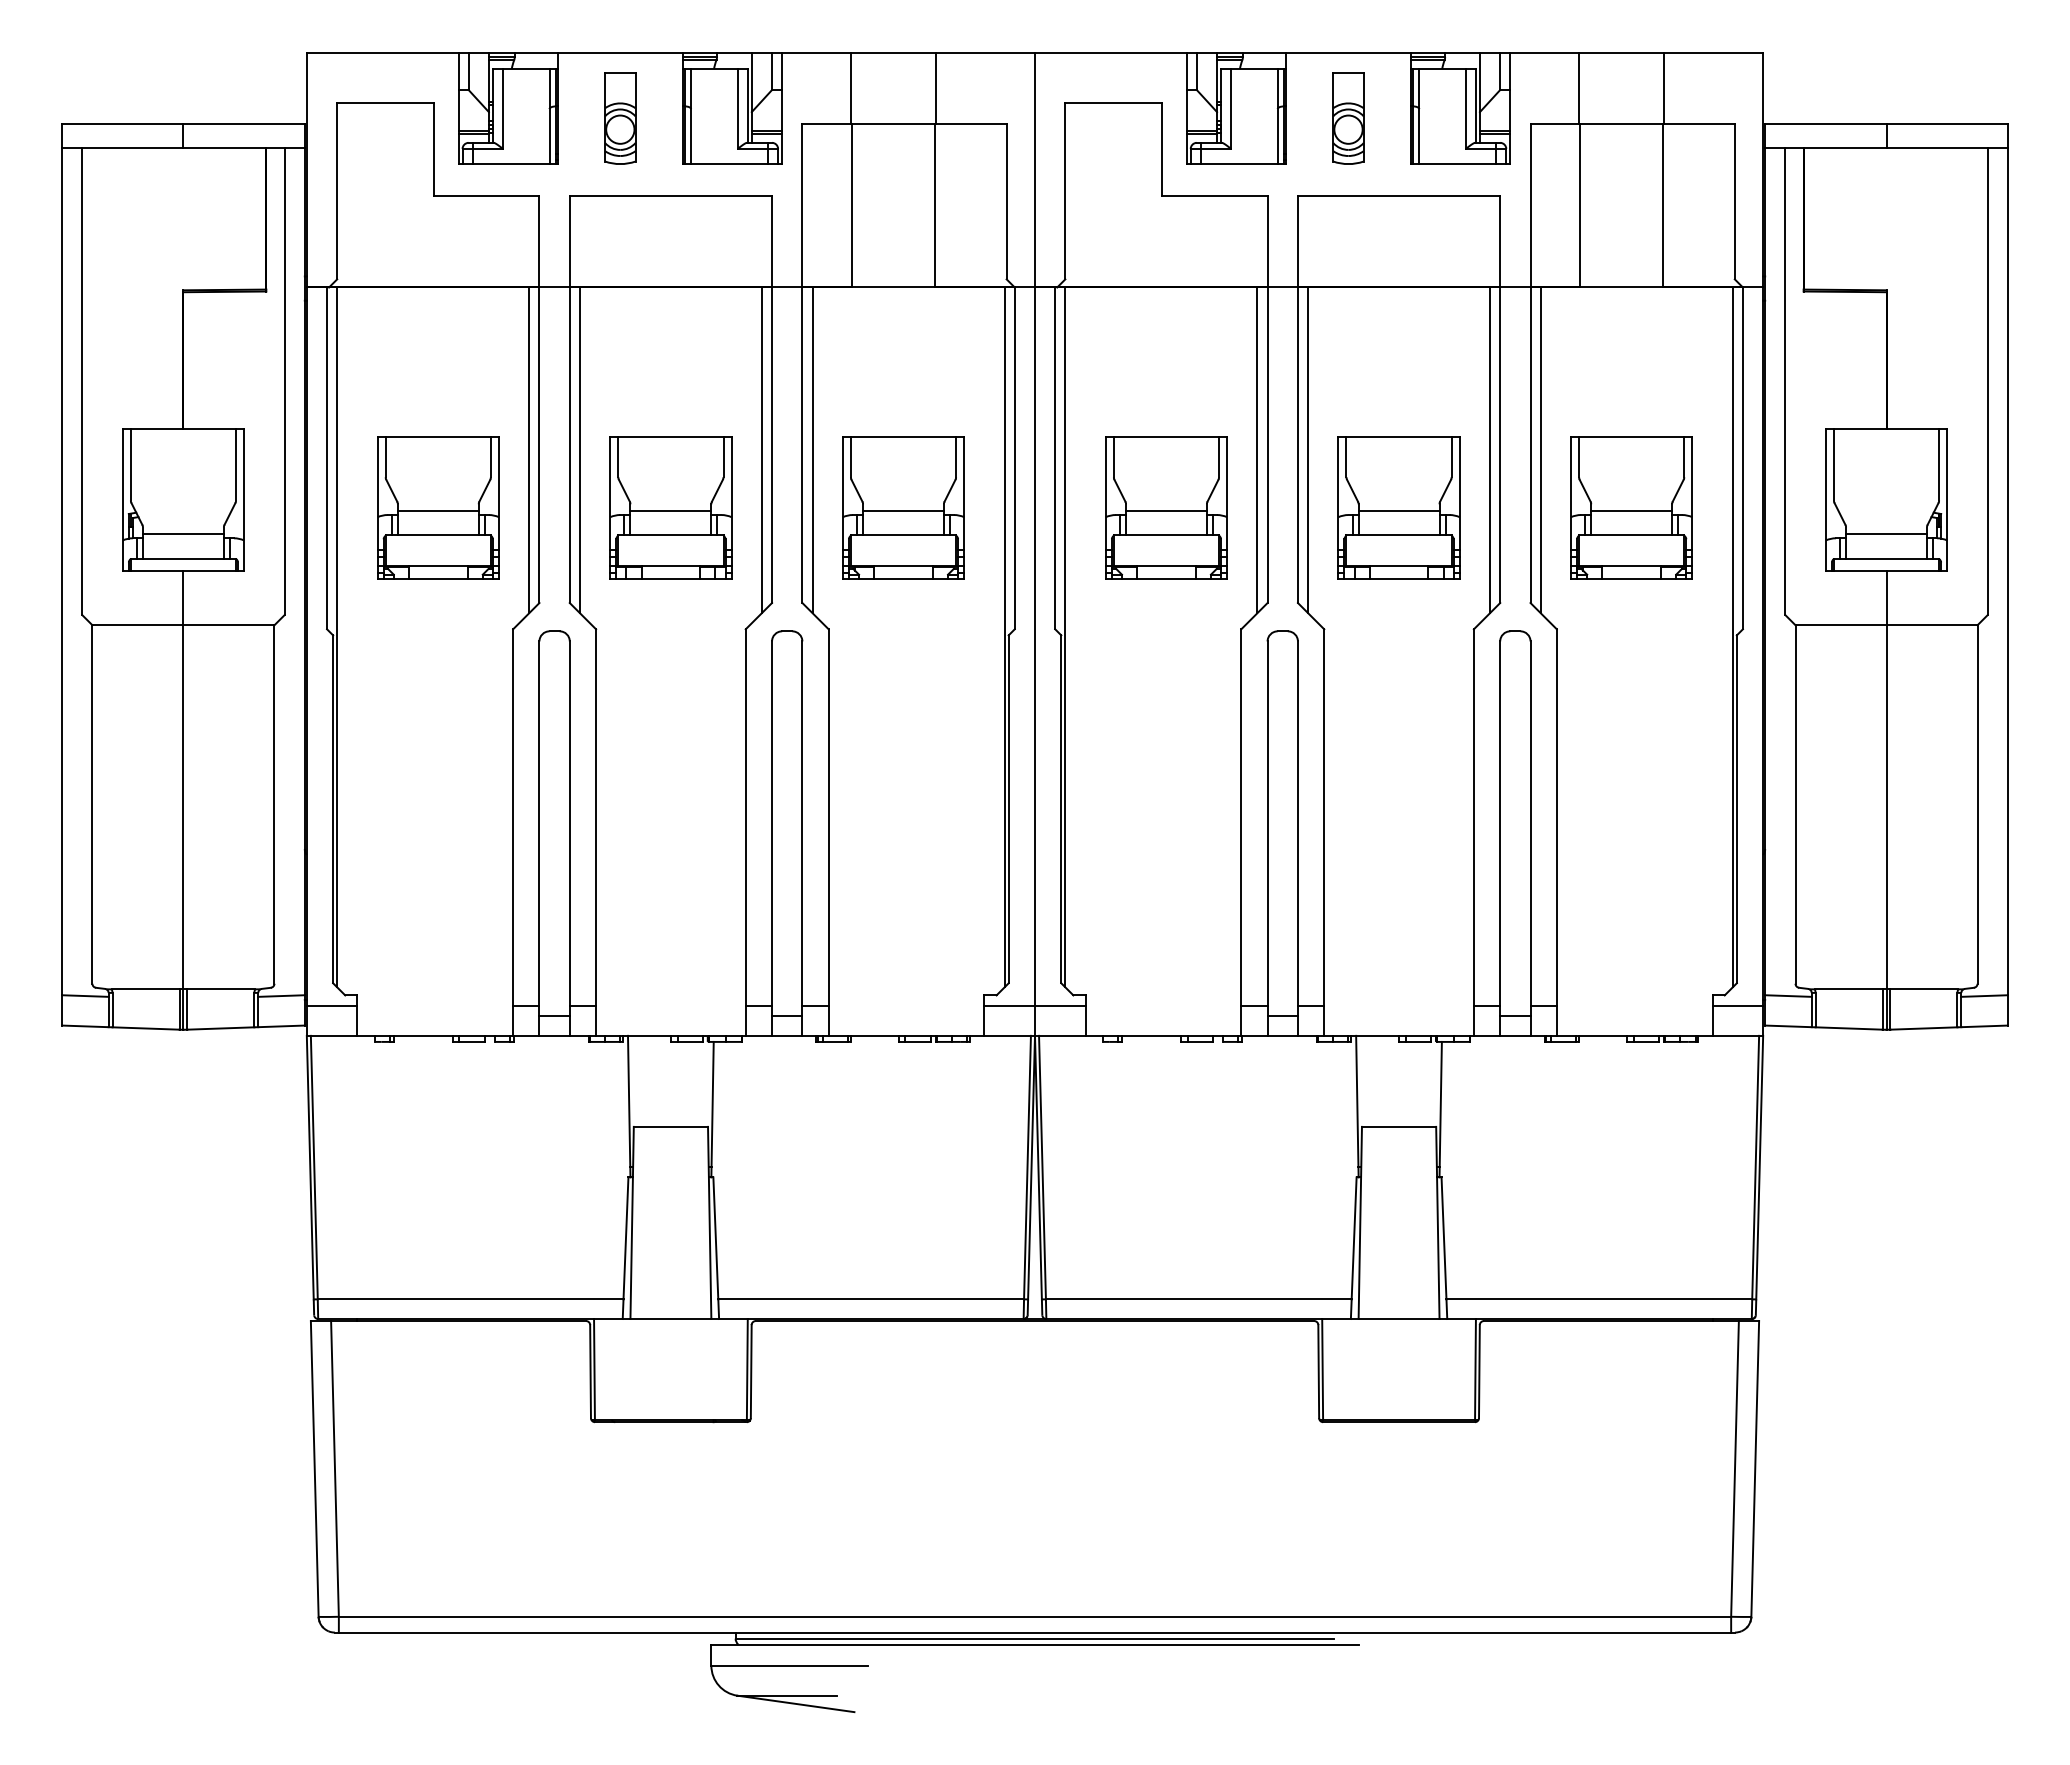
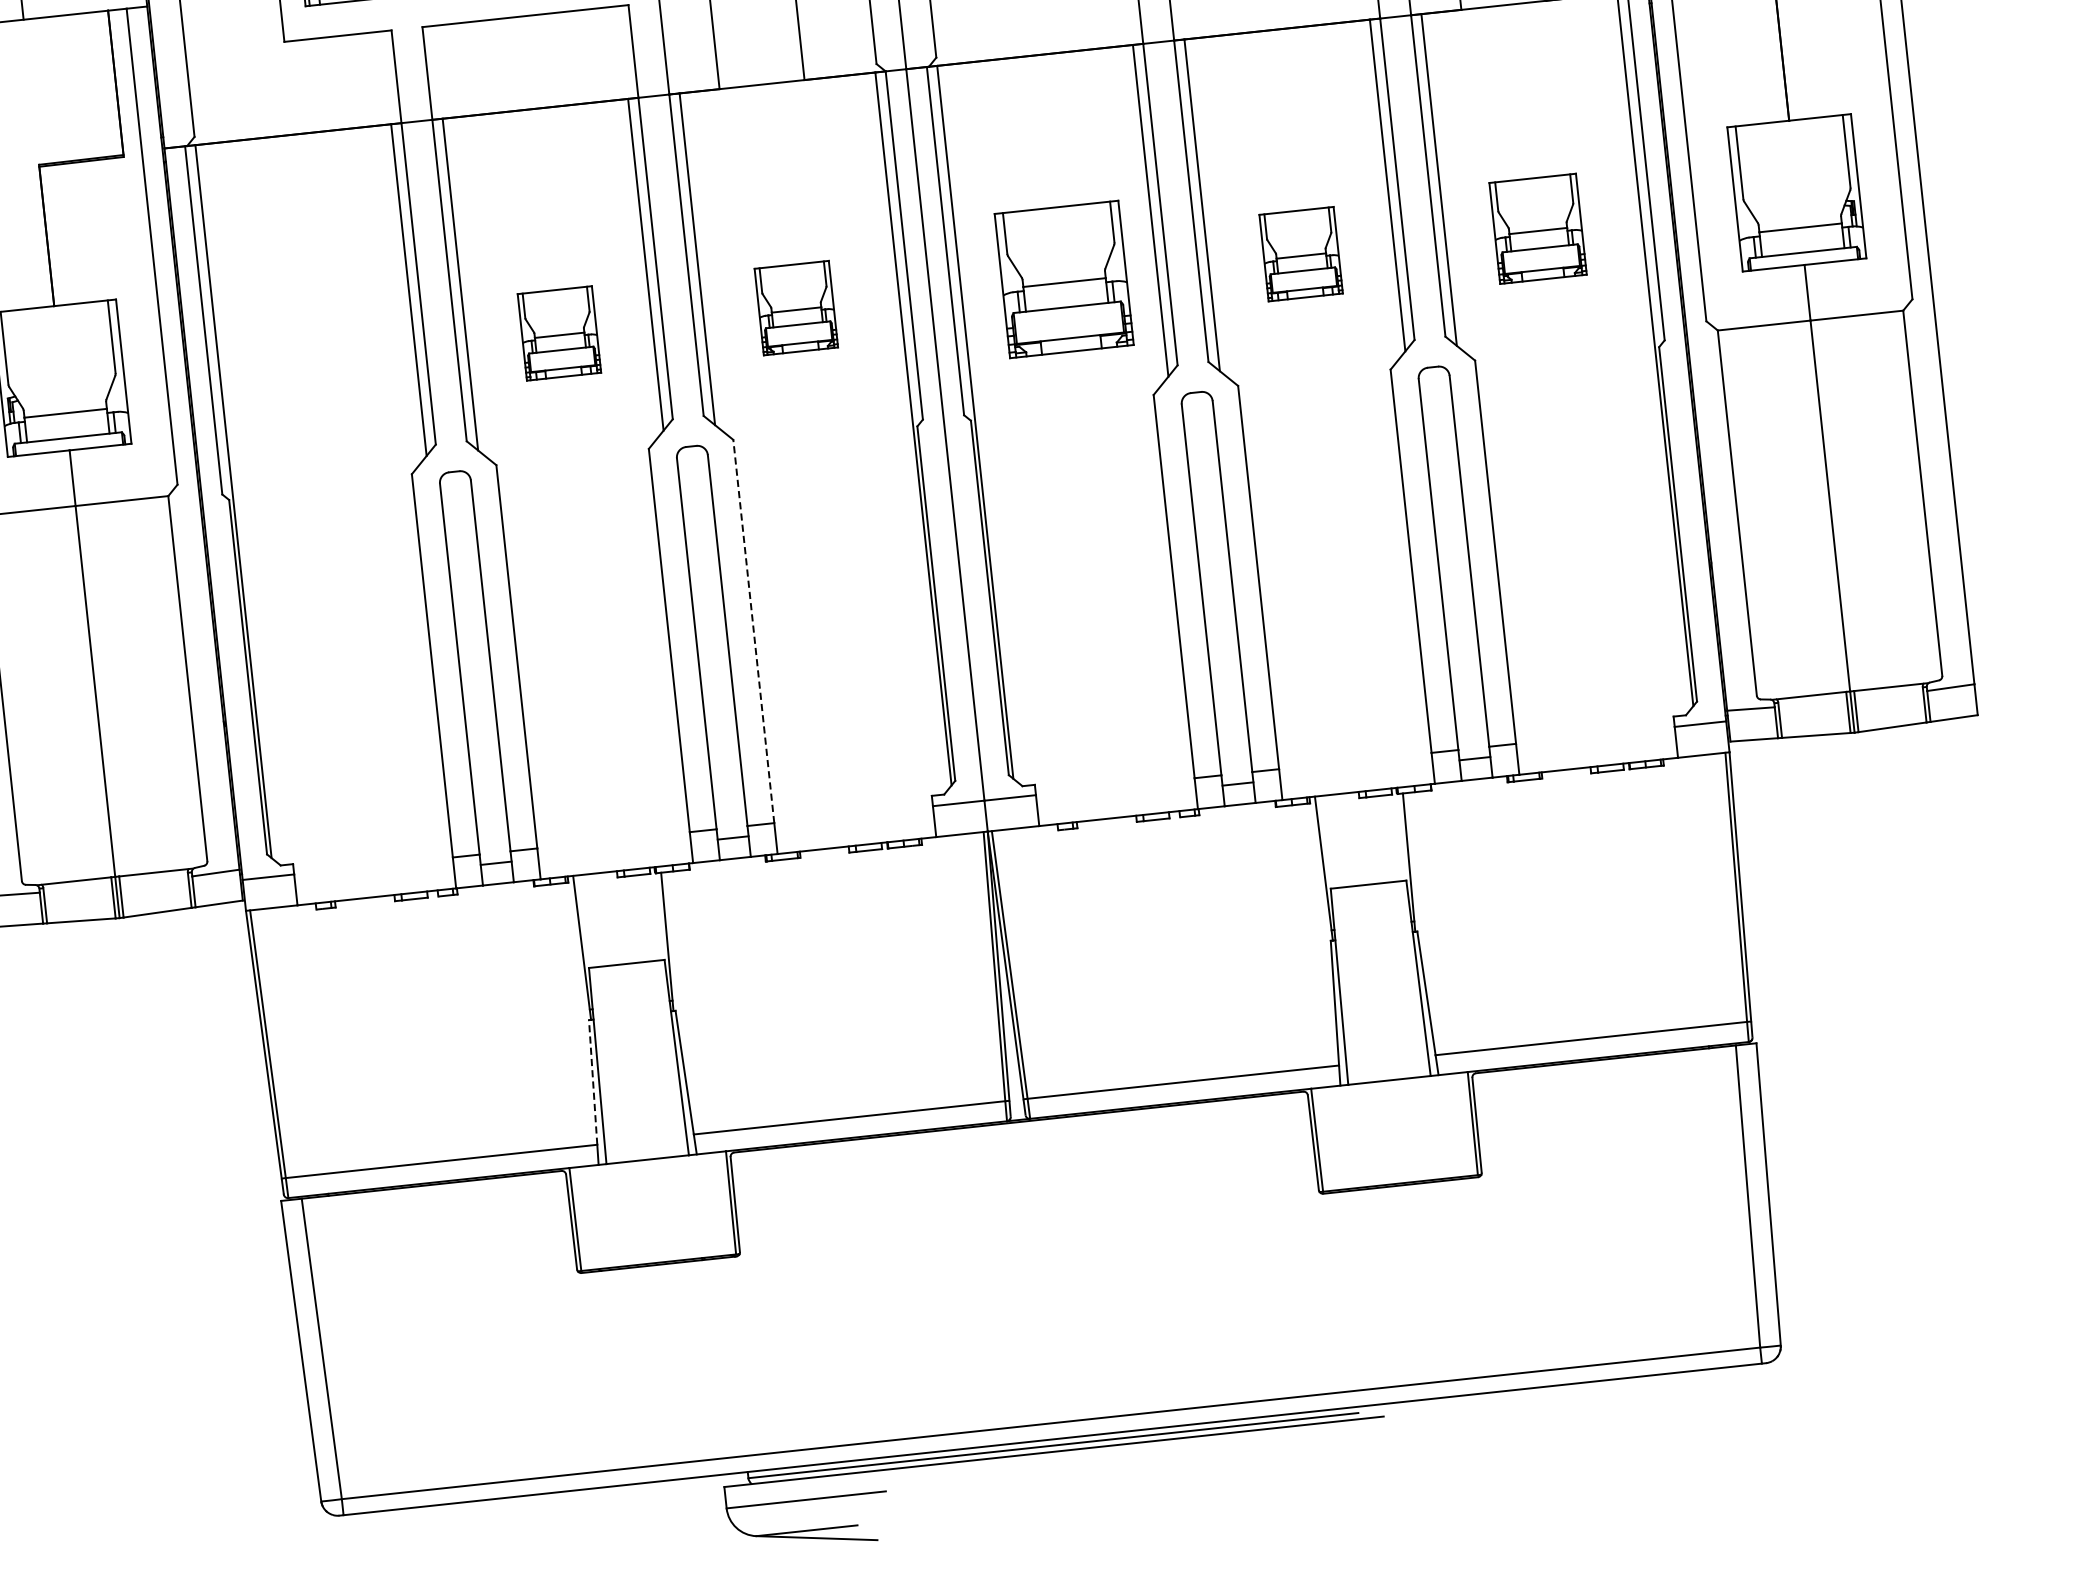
part: (438, 507) -> (322, 358), removed
part: (670, 507) -> (558, 333), size x0.6
part: (903, 507) -> (796, 307), size x0.6
part: (1398, 507) -> (1300, 253), size x0.6
part: (1631, 507) -> (1537, 228), size x0.7
line: (828, 816) -> (753, 630), solid -> dashed
line: (626, 1237) -> (593, 1081), solid -> dashed

